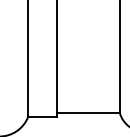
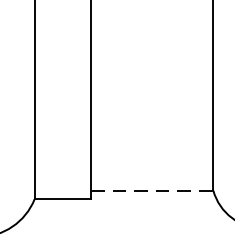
line: (88, 112) -> (152, 190), solid -> dashed

